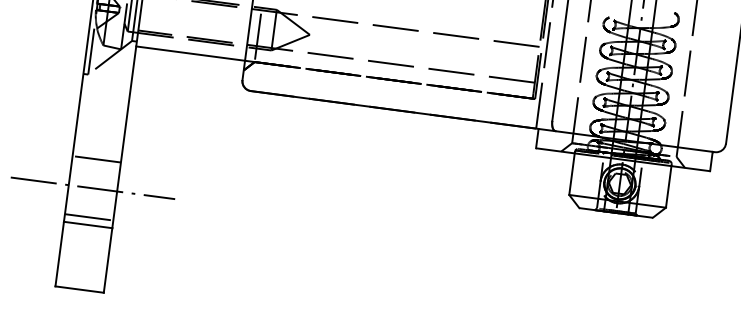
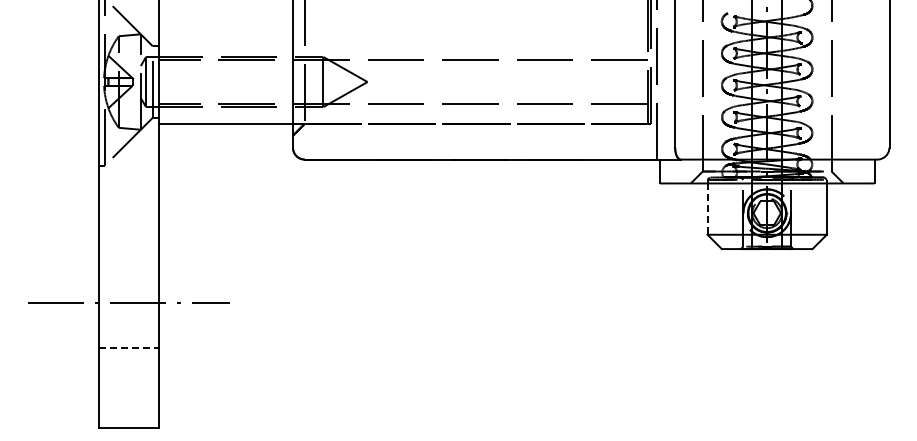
line: (96, 158) -> (128, 266), removed
line: (571, 174) -> (707, 209), solid -> dashed
line: (88, 217) -> (128, 338), removed
line: (87, 224) -> (128, 347), solid -> dashed

